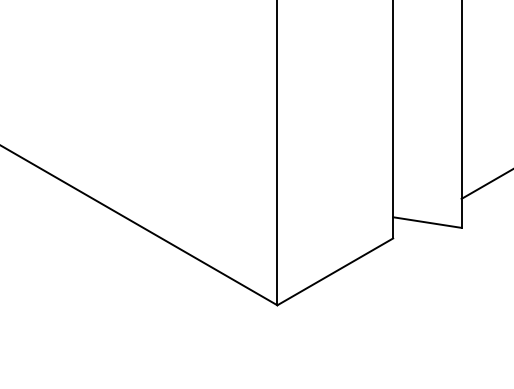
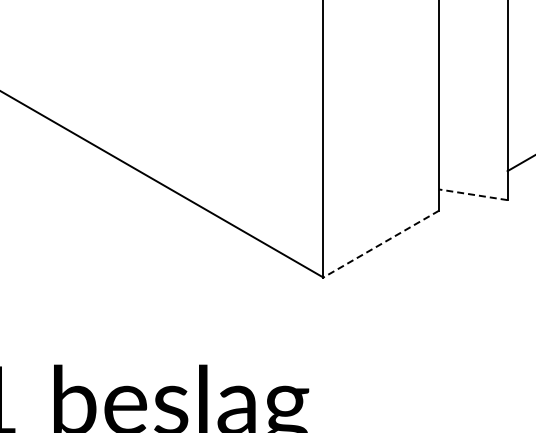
line: (427, 222) -> (473, 194), solid -> dashed
line: (335, 272) -> (381, 244), solid -> dashed

